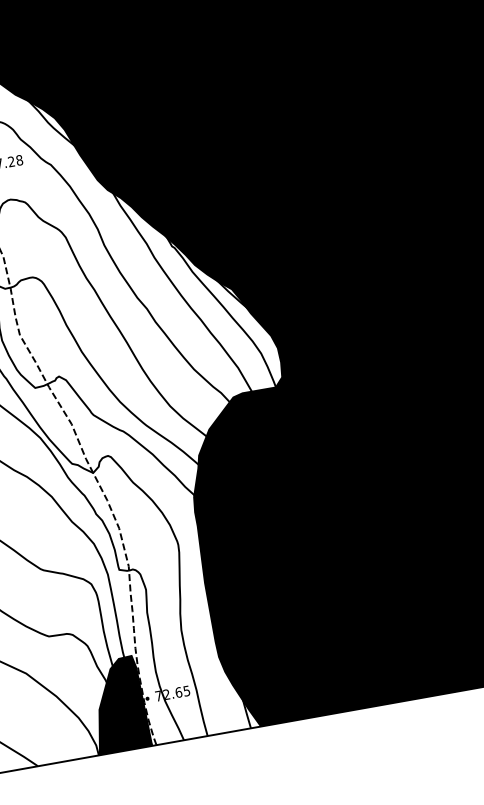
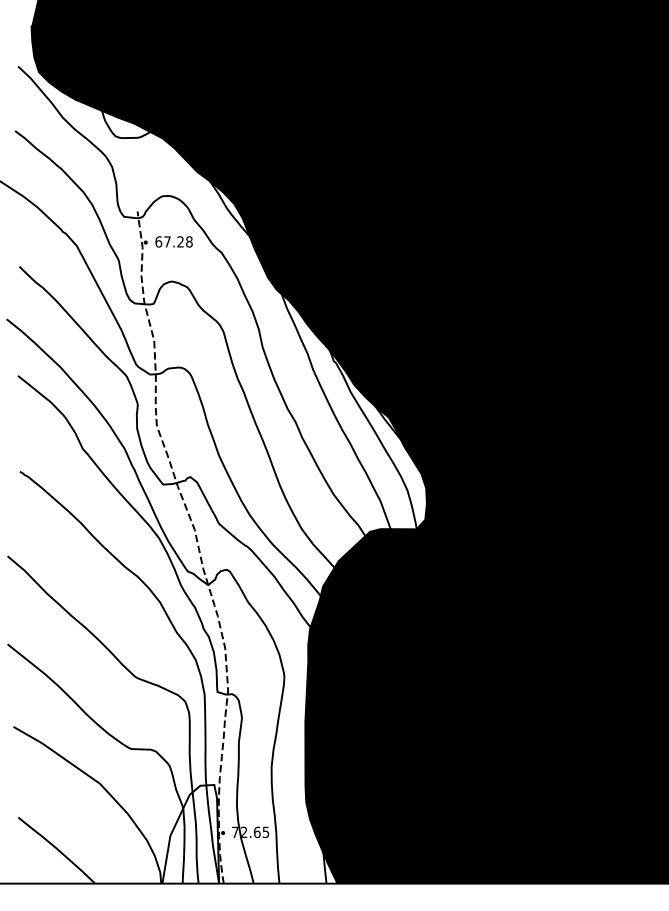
fill: (117, 705) -> (190, 834), removed

